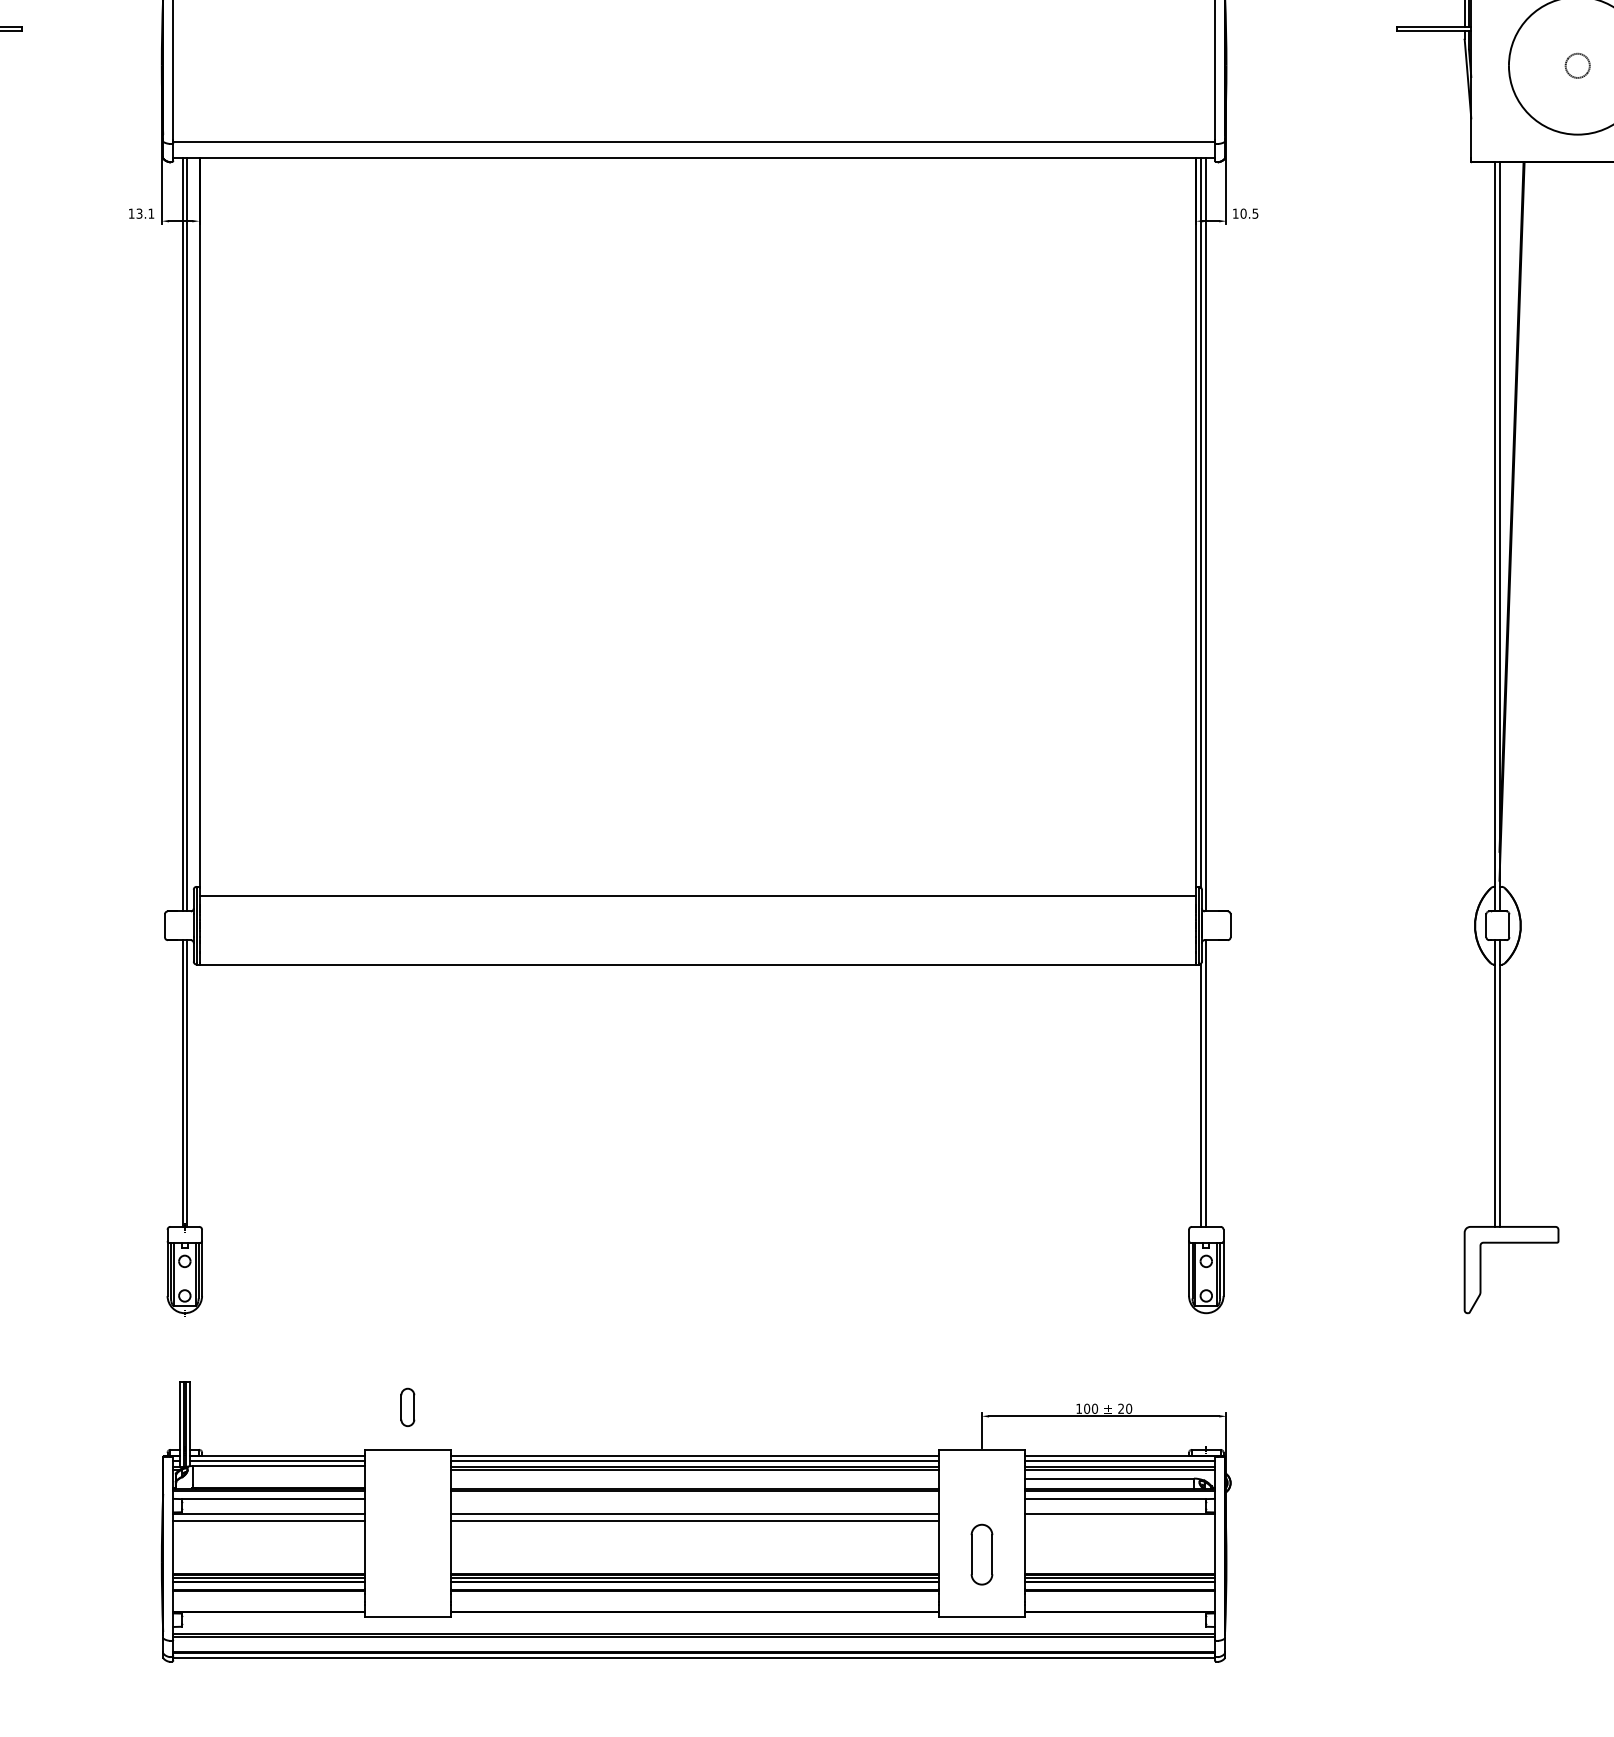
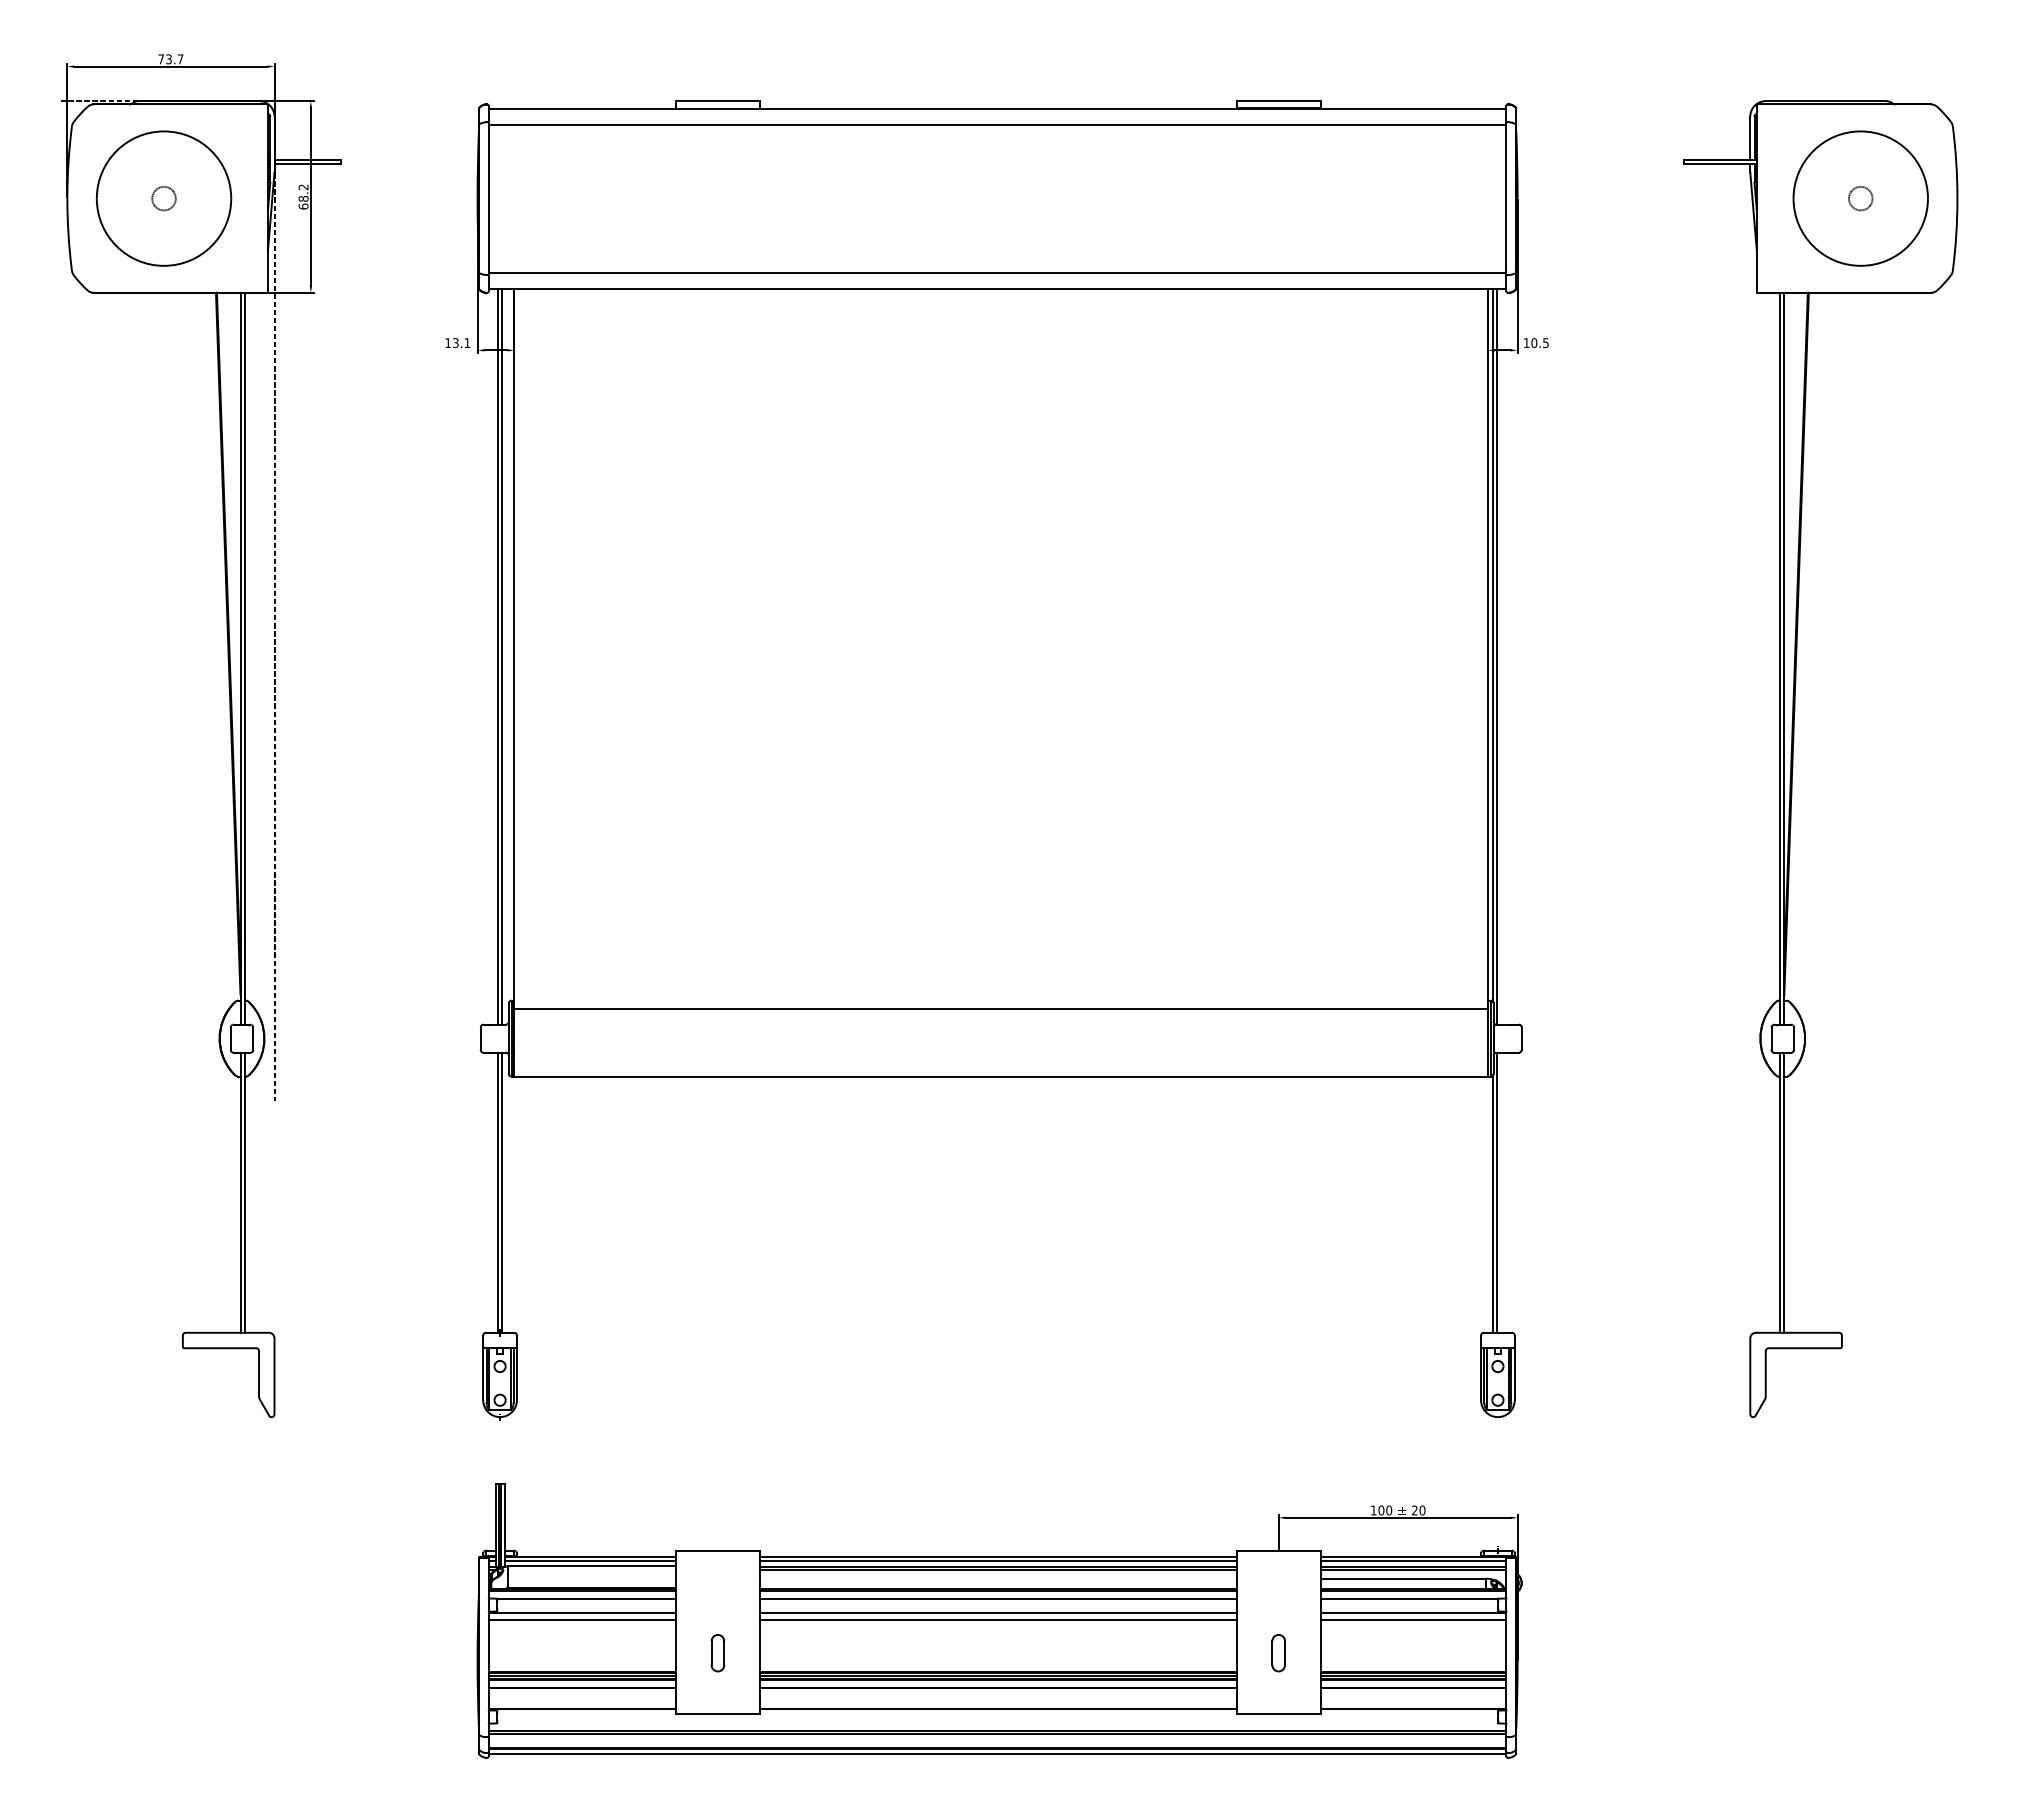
part: (407, 1407) -> (717, 1653), moved
line: (695, 1498) -> (998, 1598), added
line: (1119, 1520) -> (1413, 1619), added
part: (981, 1555) -> (1278, 1653), size x0.62

